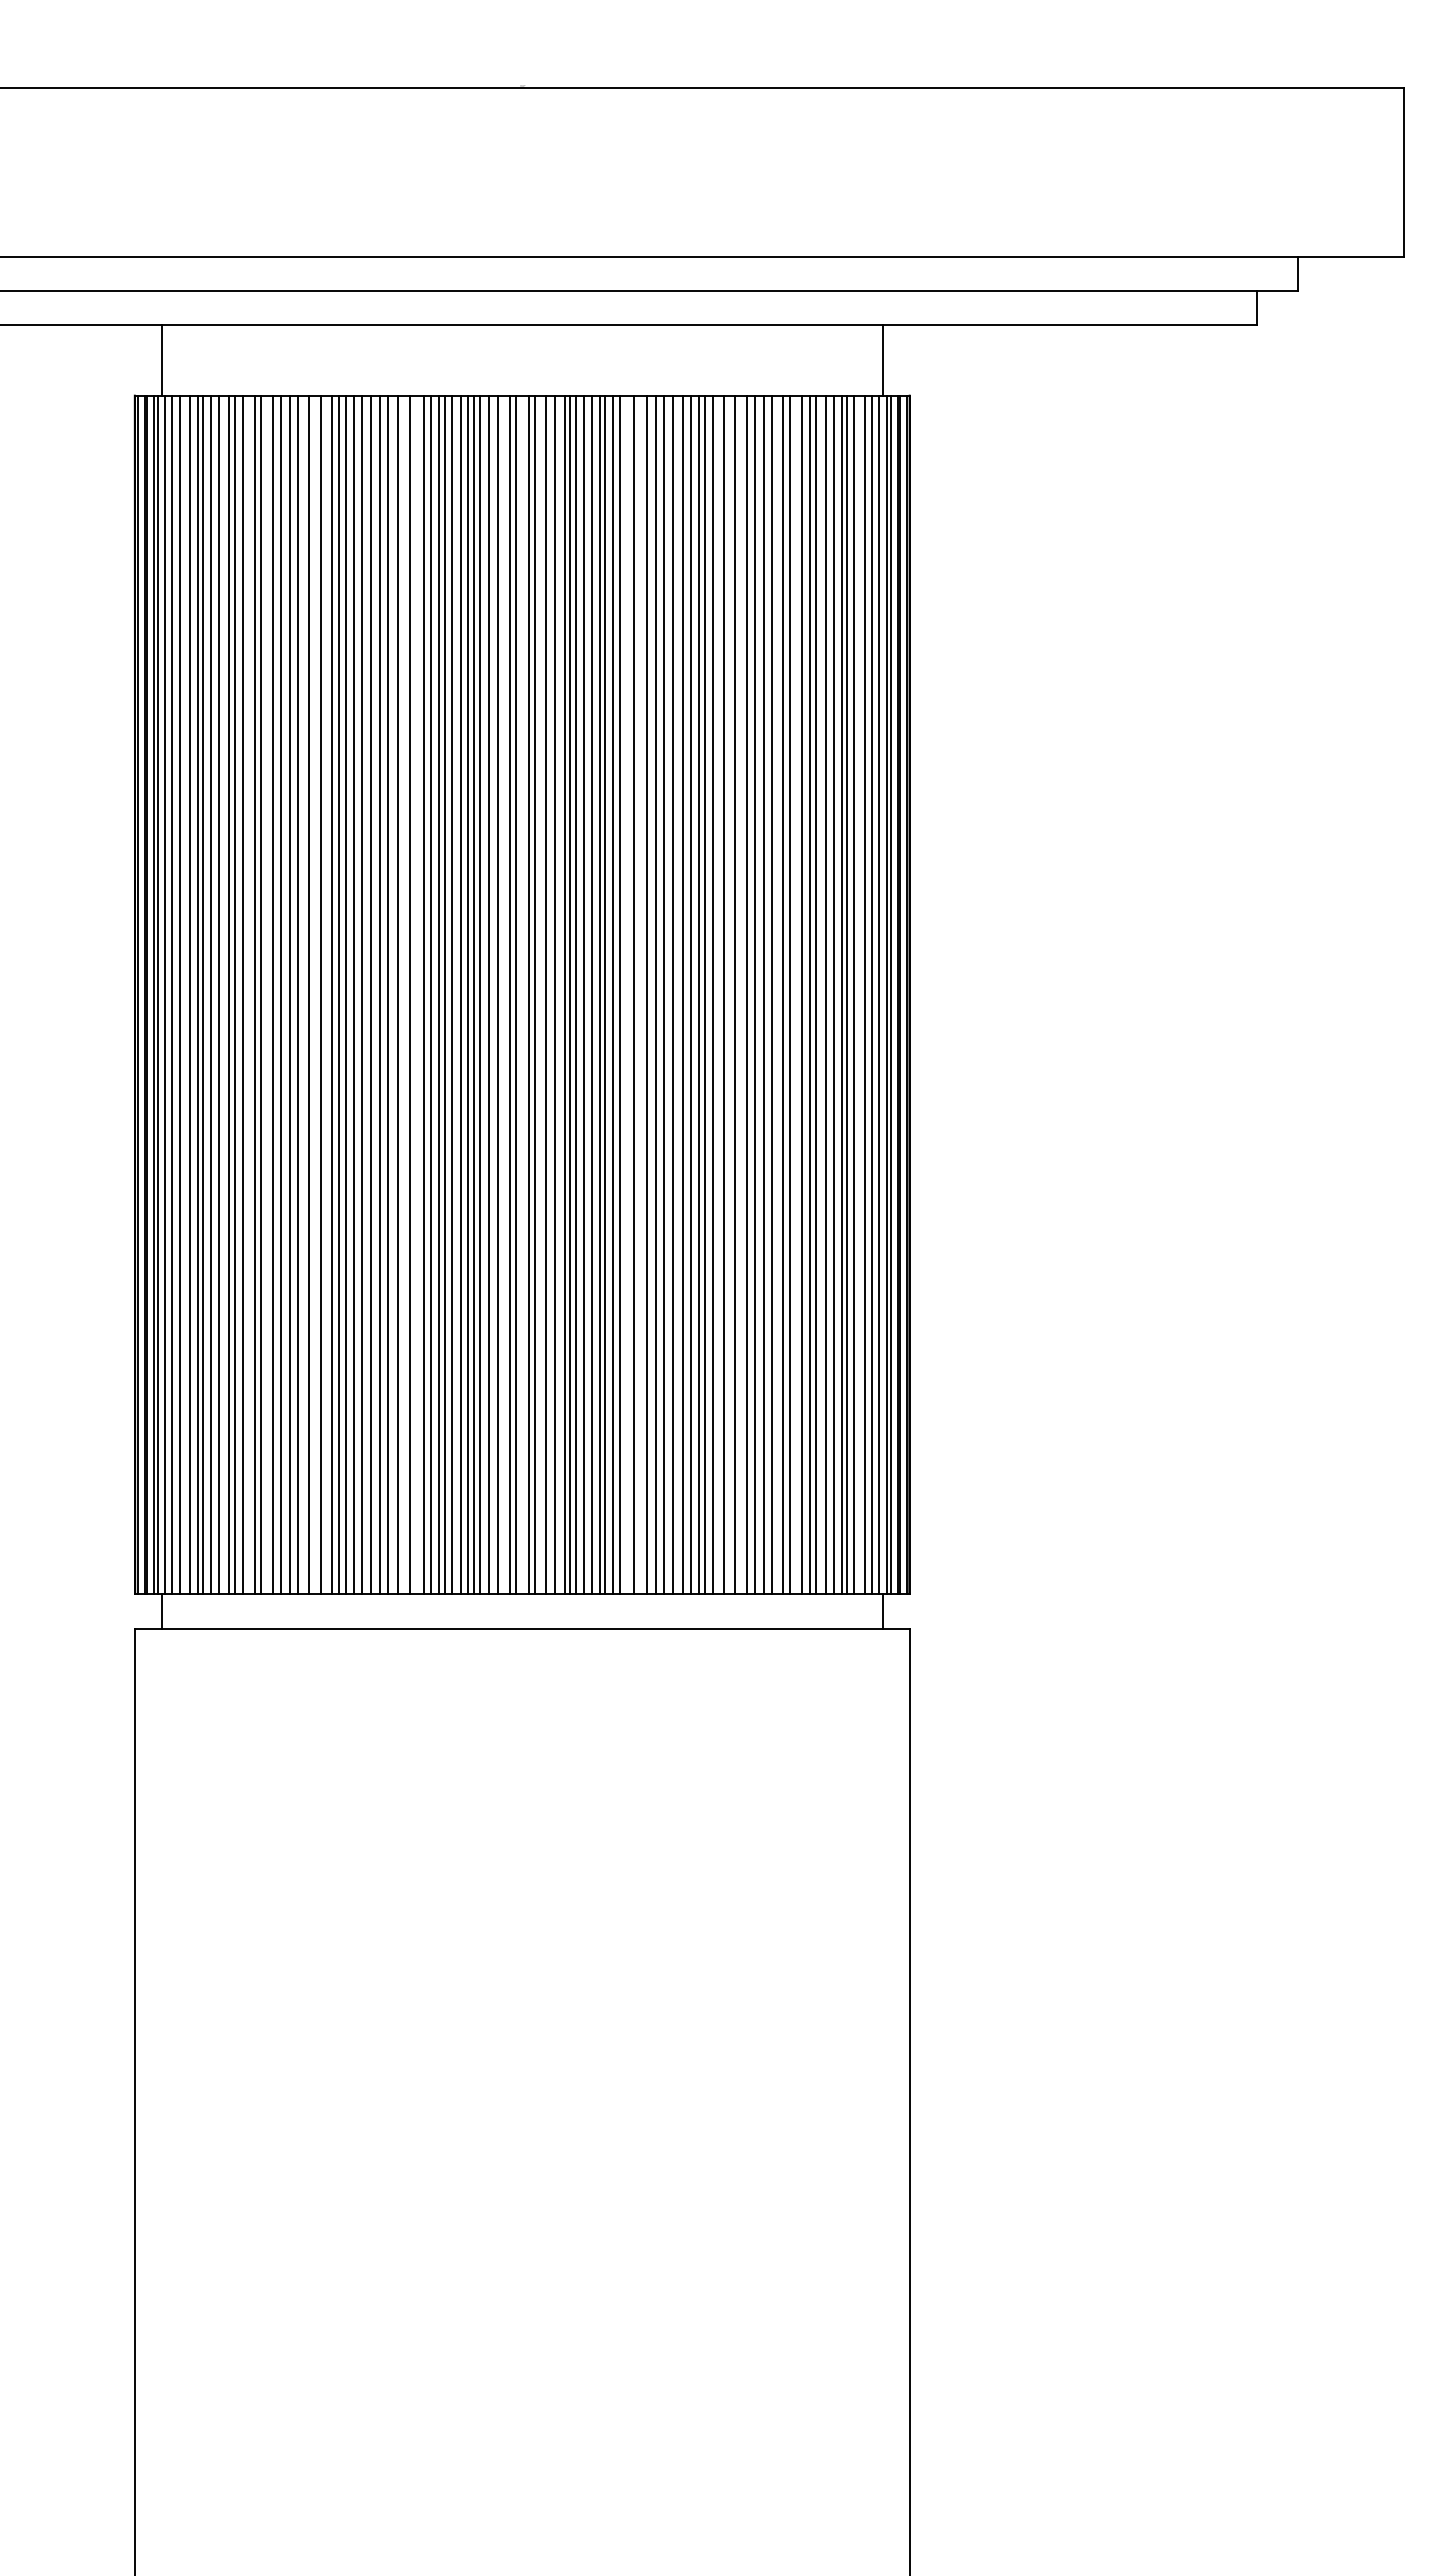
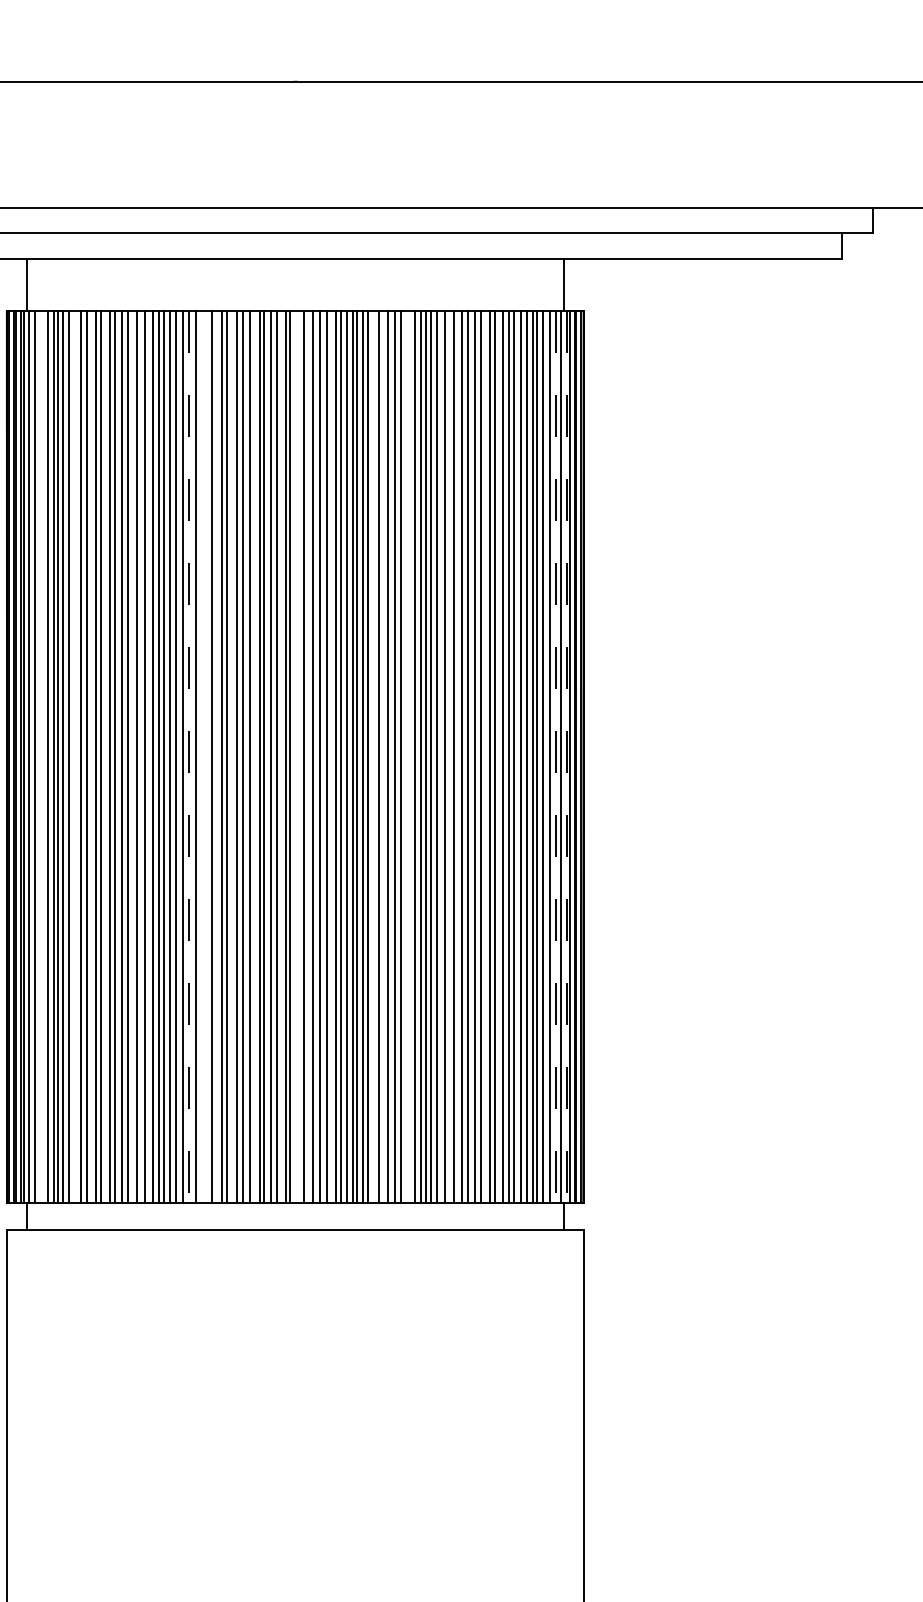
line: (179, 994) -> (40, 756), removed
line: (228, 994) -> (76, 756), removed
line: (397, 994) -> (202, 756), removed
line: (439, 994) -> (233, 756), removed
line: (468, 994) -> (255, 756), removed
line: (528, 994) -> (299, 756), removed
line: (570, 994) -> (331, 756), removed
line: (673, 994) -> (407, 756), removed
line: (380, 995) -> (189, 757), solid -> dashed
line: (872, 995) -> (555, 757), solid -> dashed
line: (886, 995) -> (566, 757), solid -> dashed

